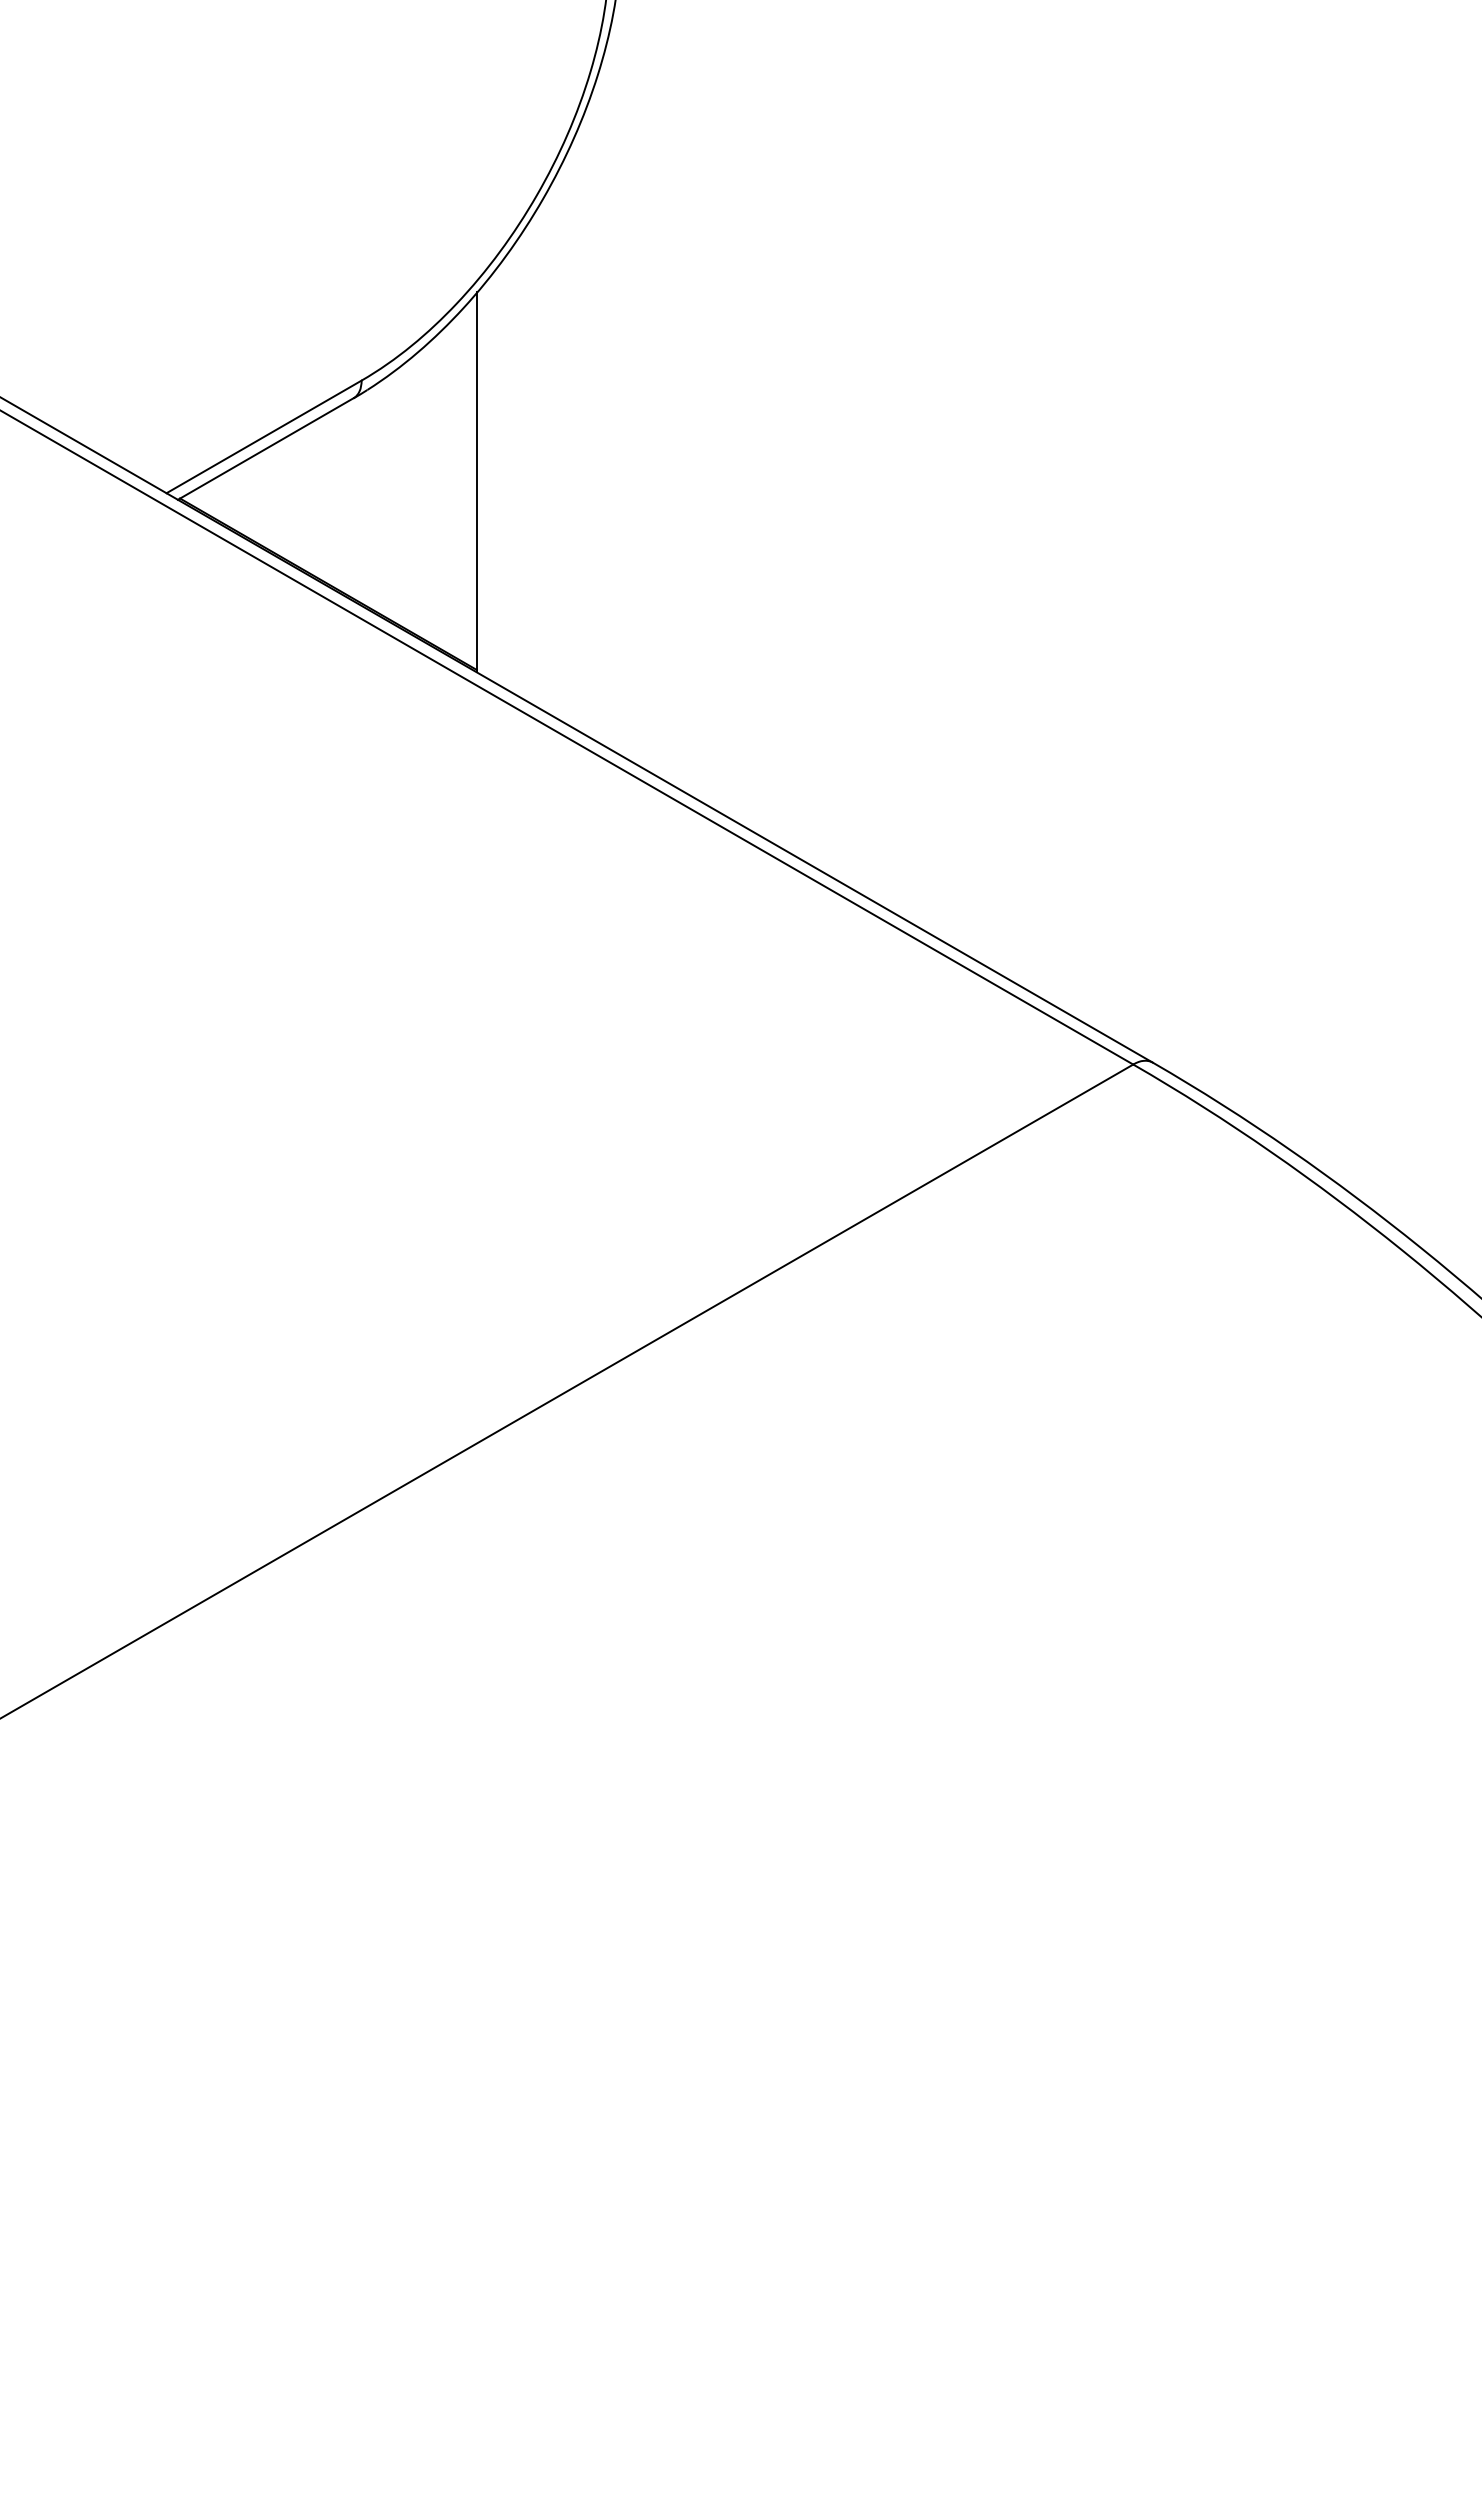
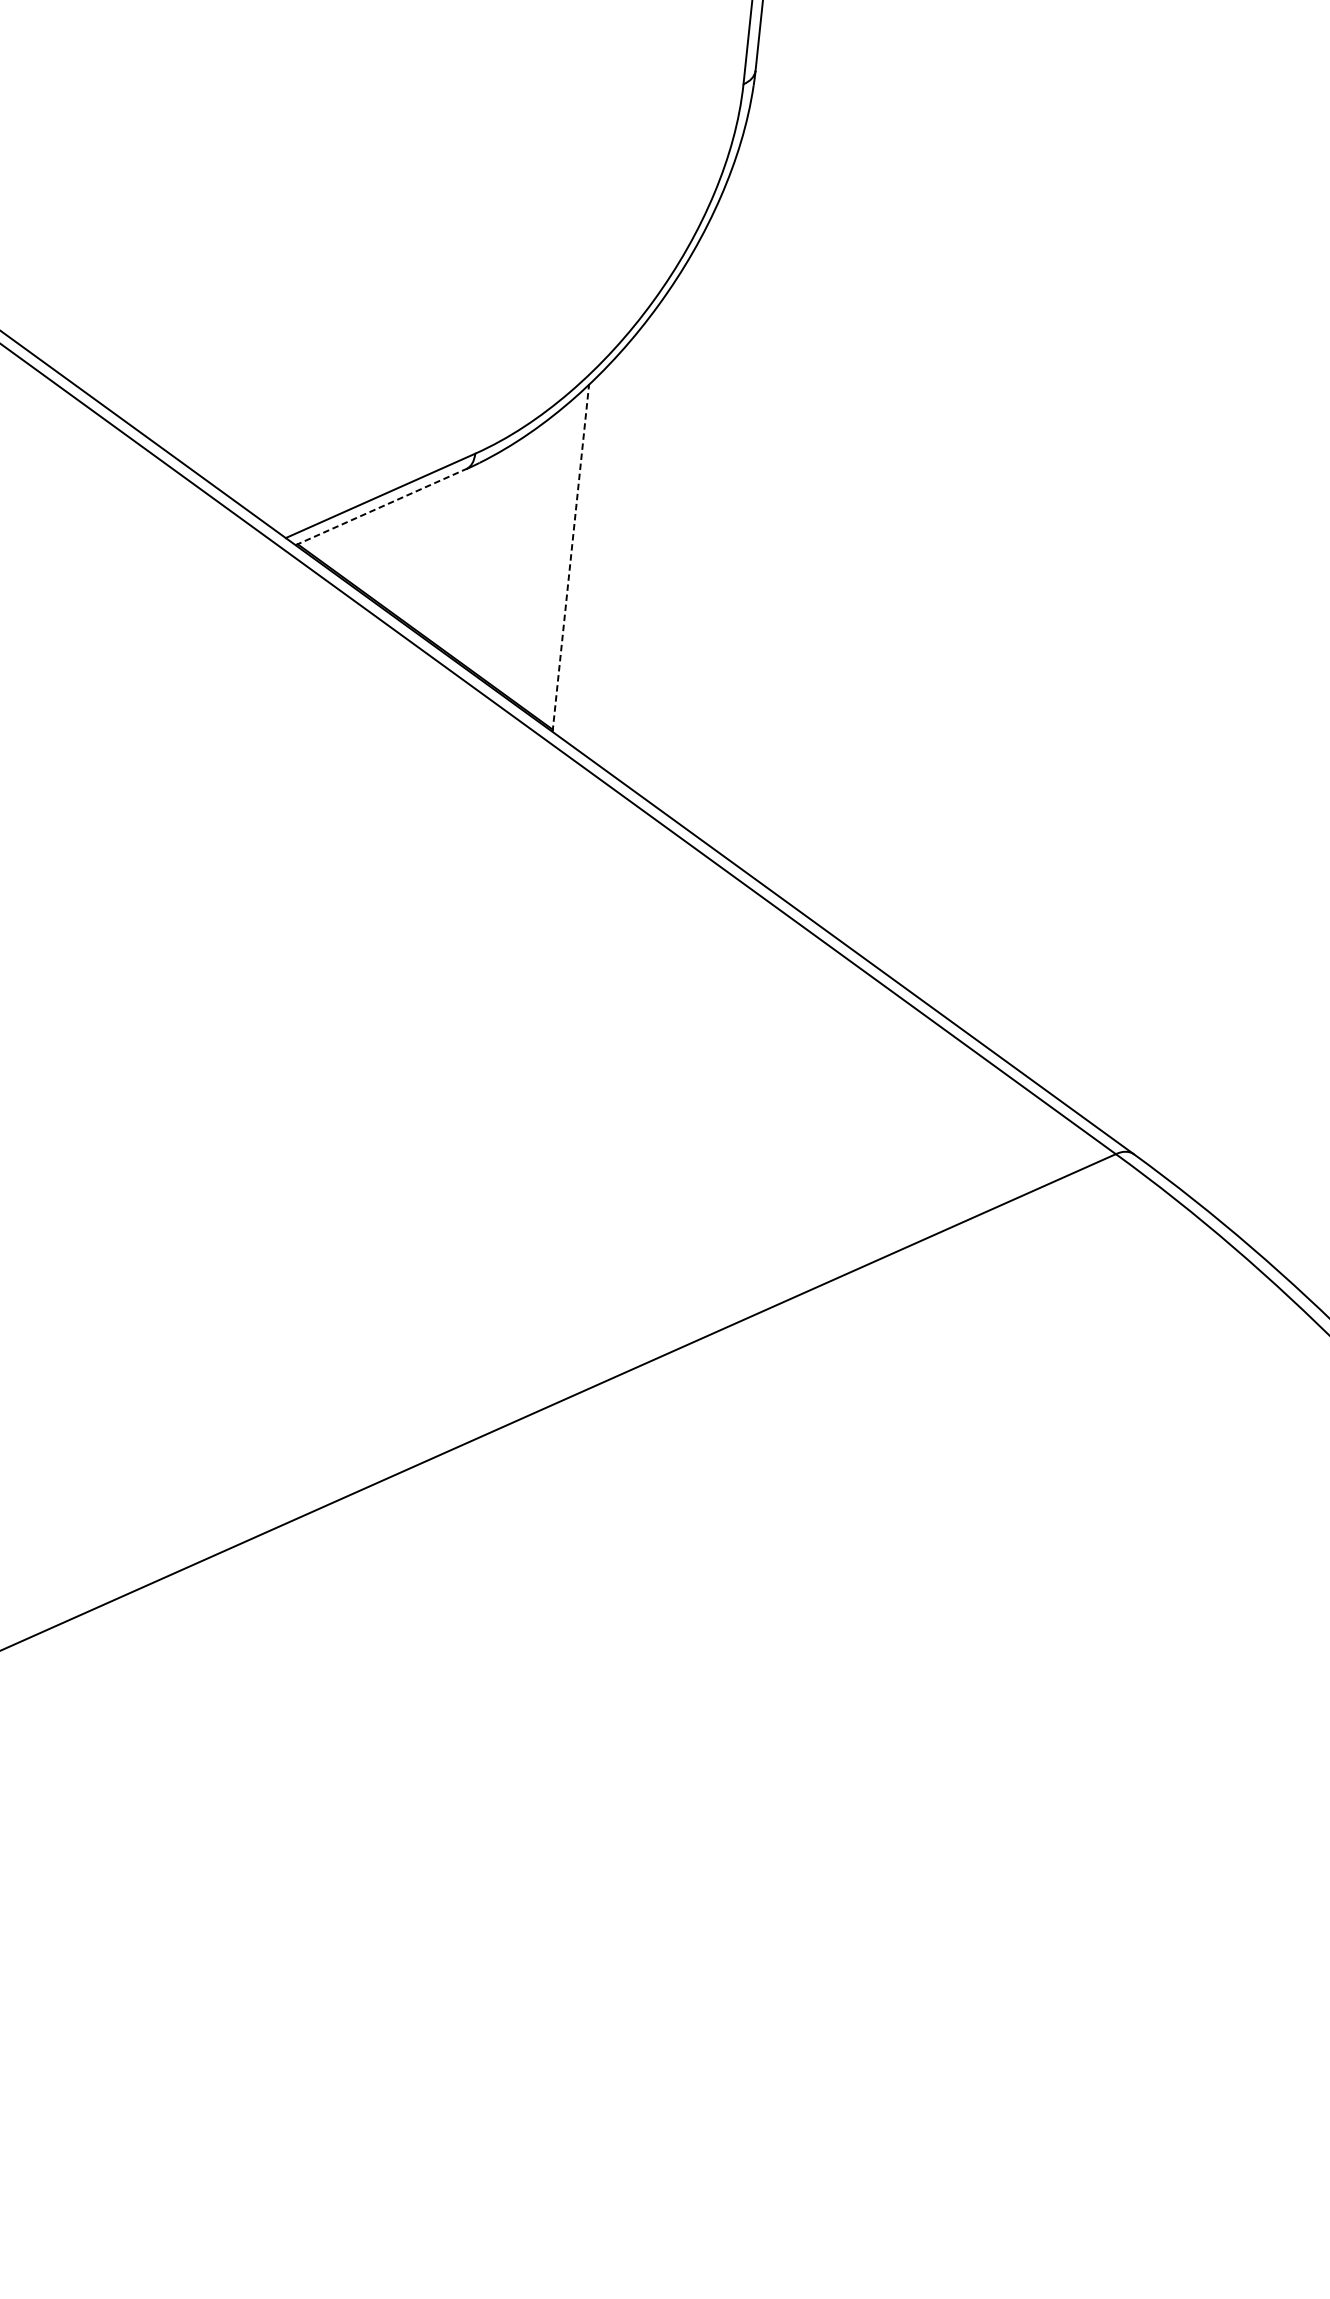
line: (266, 448) -> (381, 506), solid -> dashed
line: (476, 482) -> (570, 558), solid -> dashed

